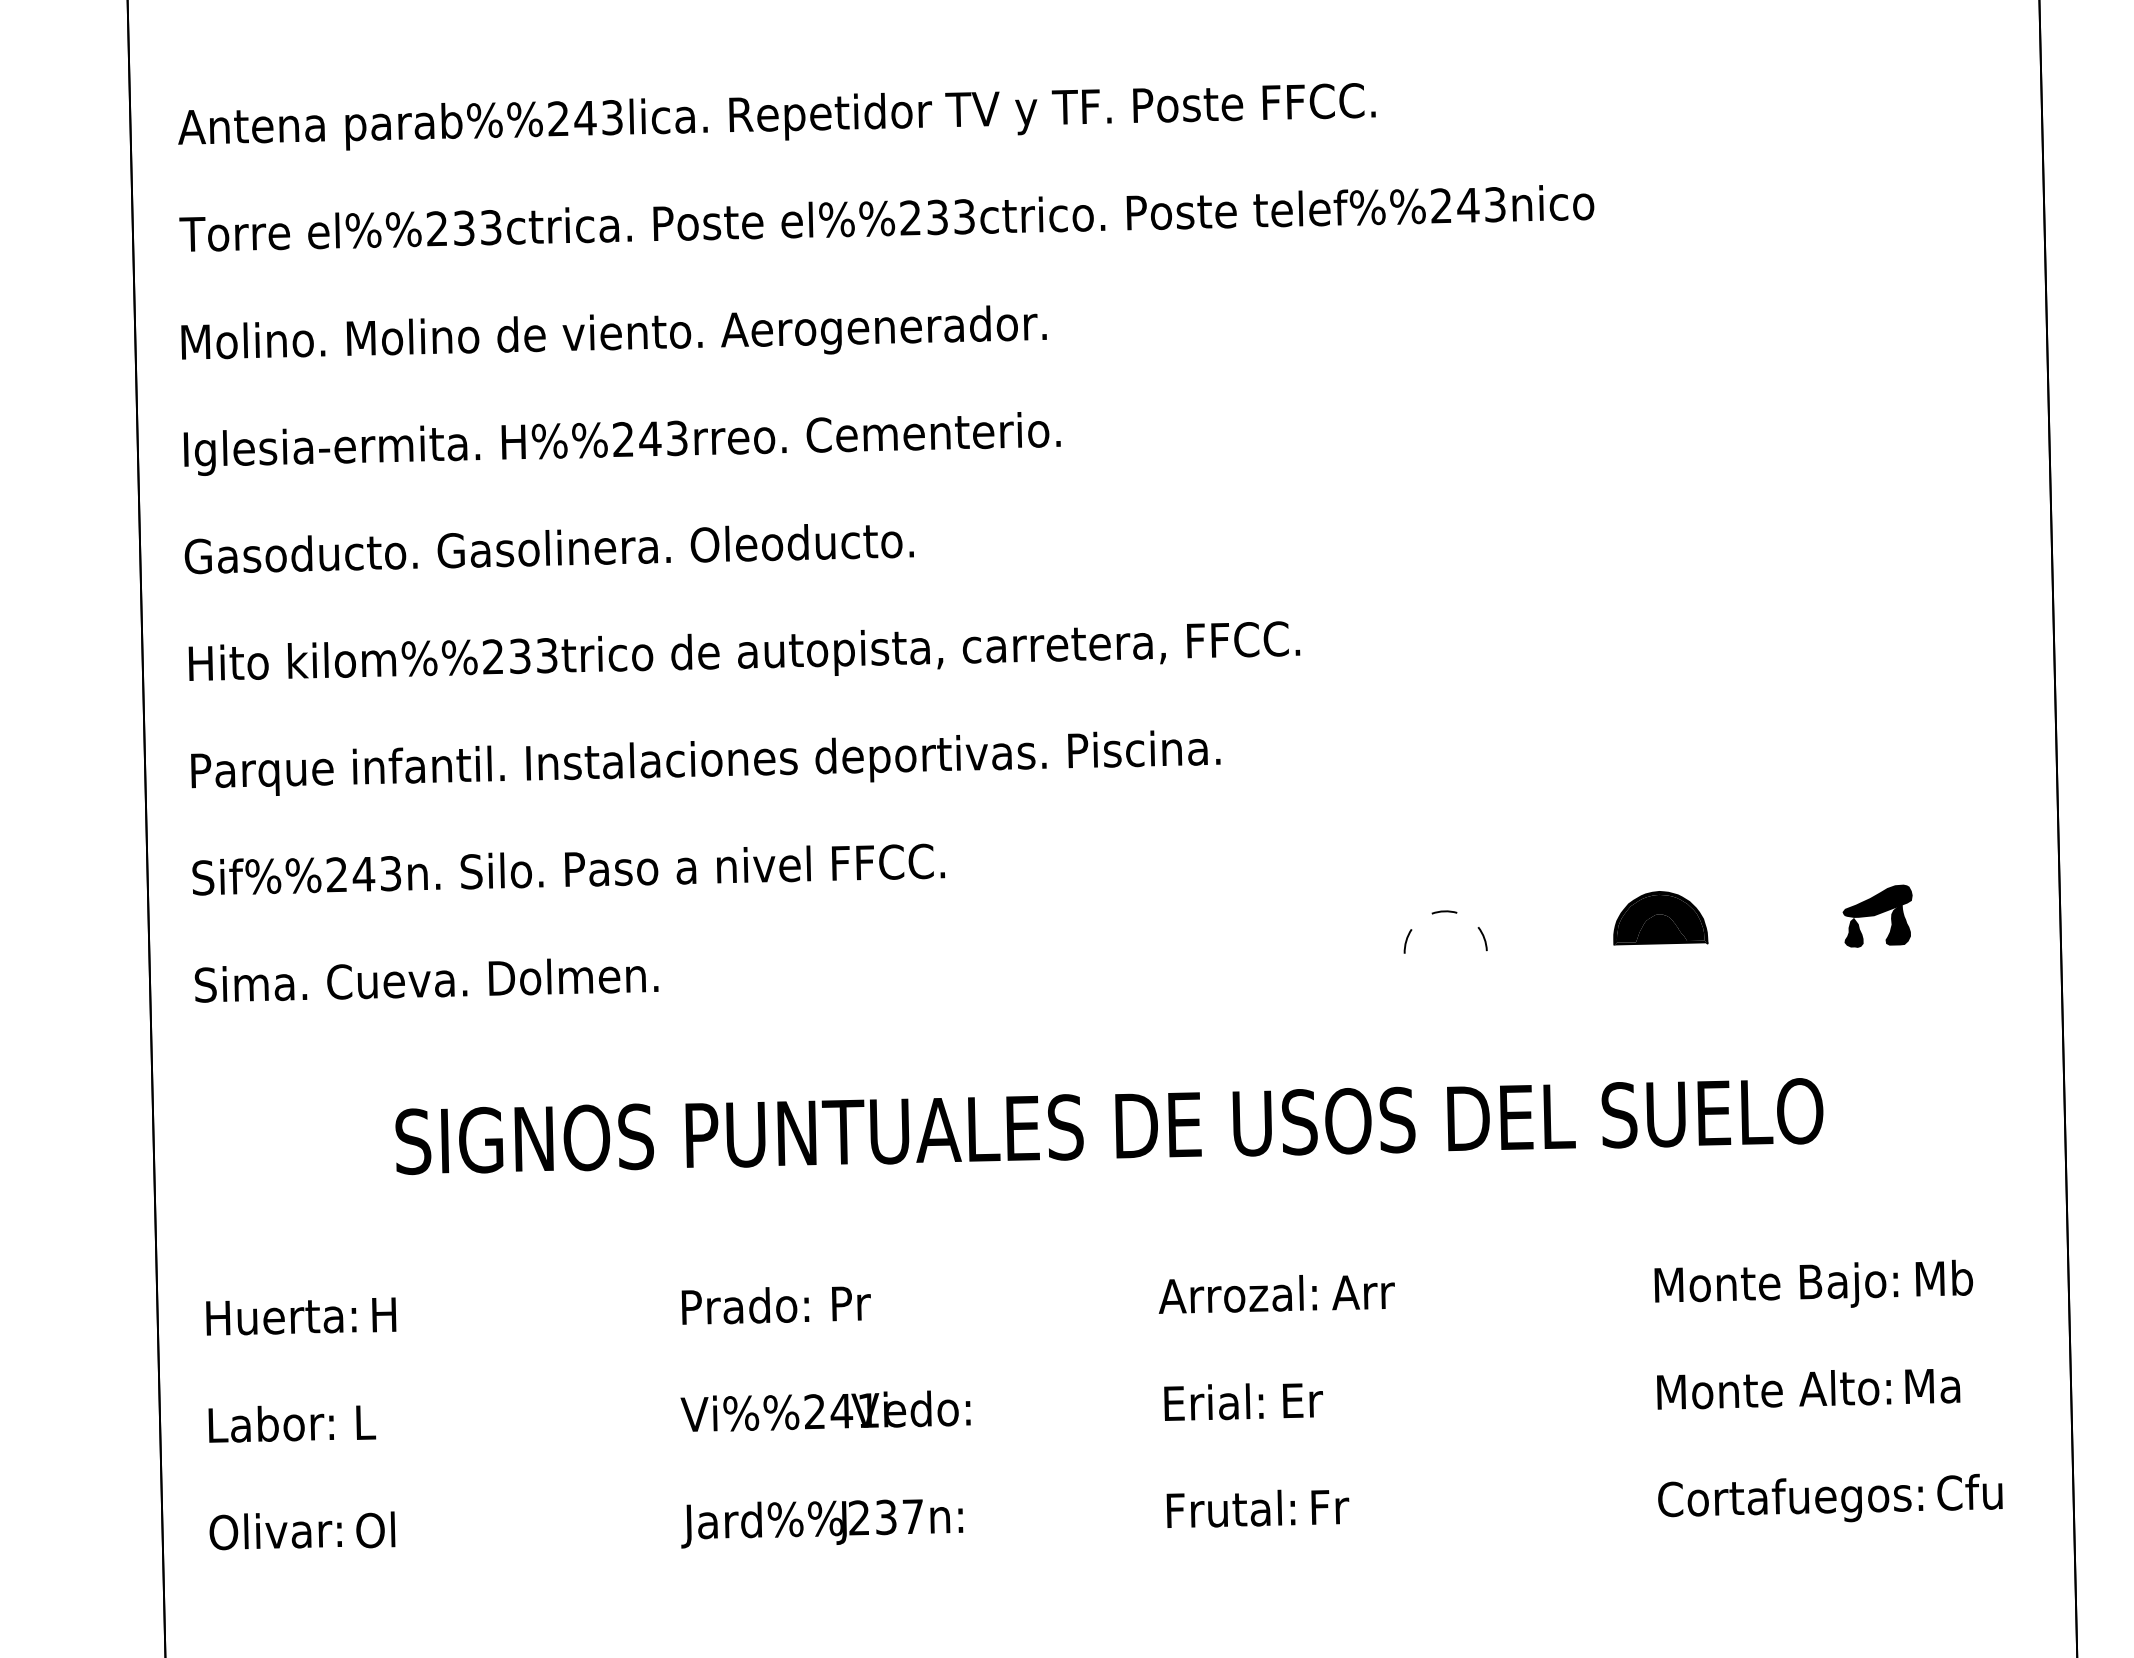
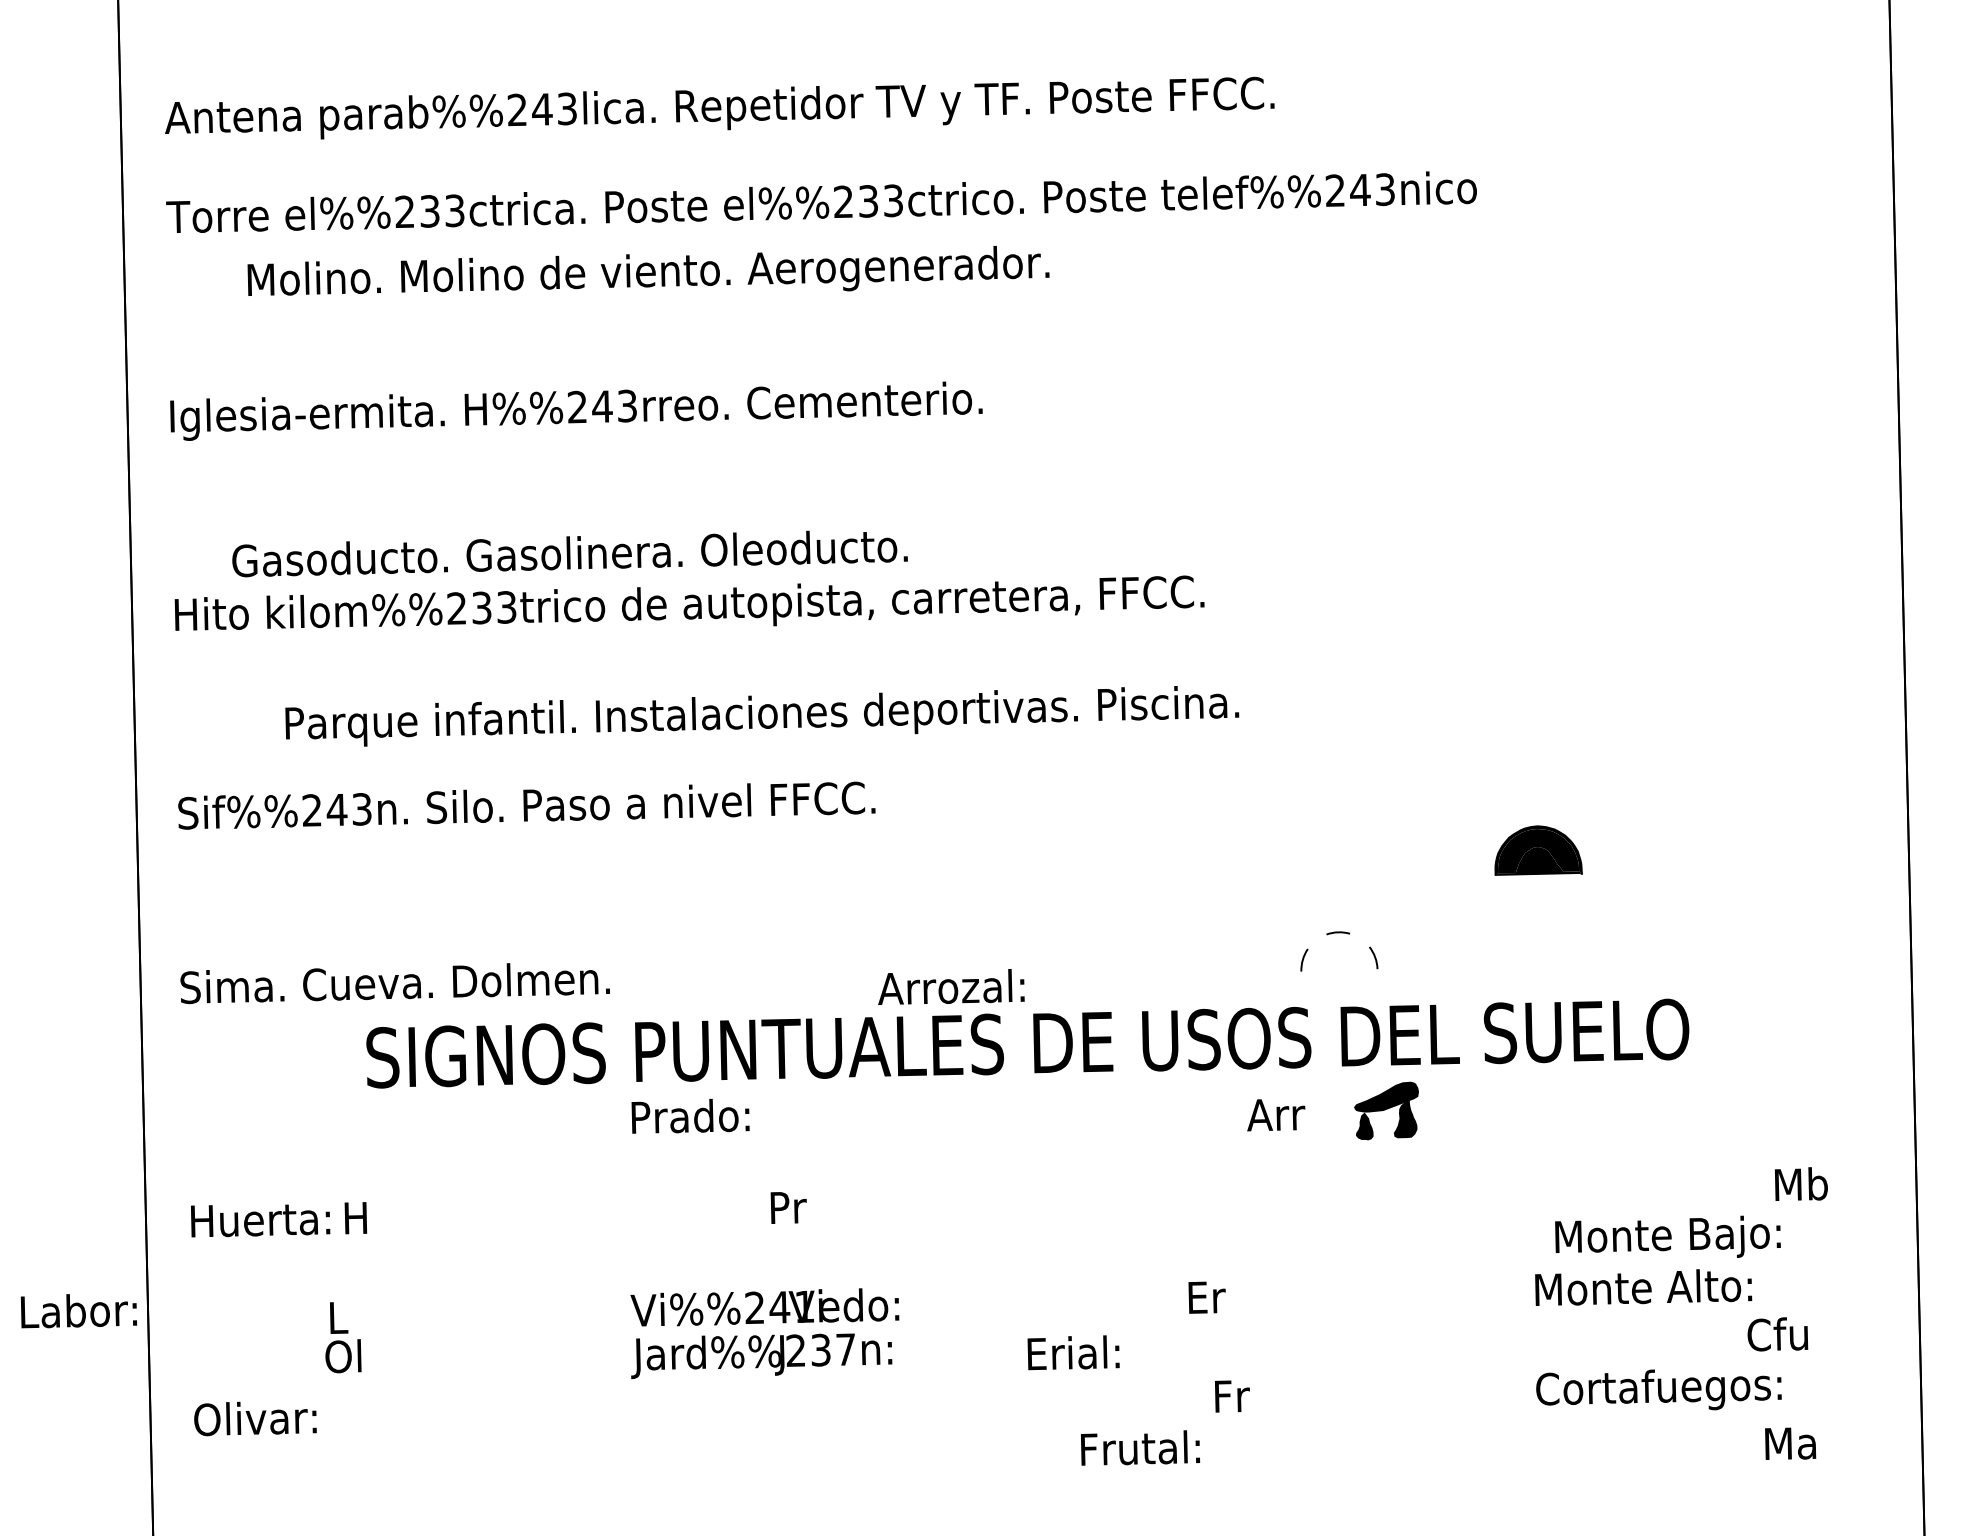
text: (613, 332) -> (648, 270), moved
text: (548, 549) -> (569, 554), moved
text: (705, 762) -> (761, 715), moved
part: (1445, 912) -> (1339, 933), moved
part: (1877, 915) -> (1386, 1110), moved
text: (426, 980) -> (395, 983), moved
text: (1776, 1284) -> (1668, 1236), moved
text: (1363, 1292) -> (1276, 1114), moved
text: (1237, 1294) -> (950, 987), moved
text: (745, 1305) -> (690, 1115), moved
text: (1932, 1386) -> (1790, 1443), moved
text: (1213, 1401) -> (1073, 1352), moved
text: (270, 1423) -> (78, 1310), moved
text: (1969, 1491) -> (1777, 1333), moved
text: (1230, 1508) -> (1139, 1447), moved
text: (822, 1523) -> (761, 1355), moved
text: (375, 1529) -> (343, 1355), moved

